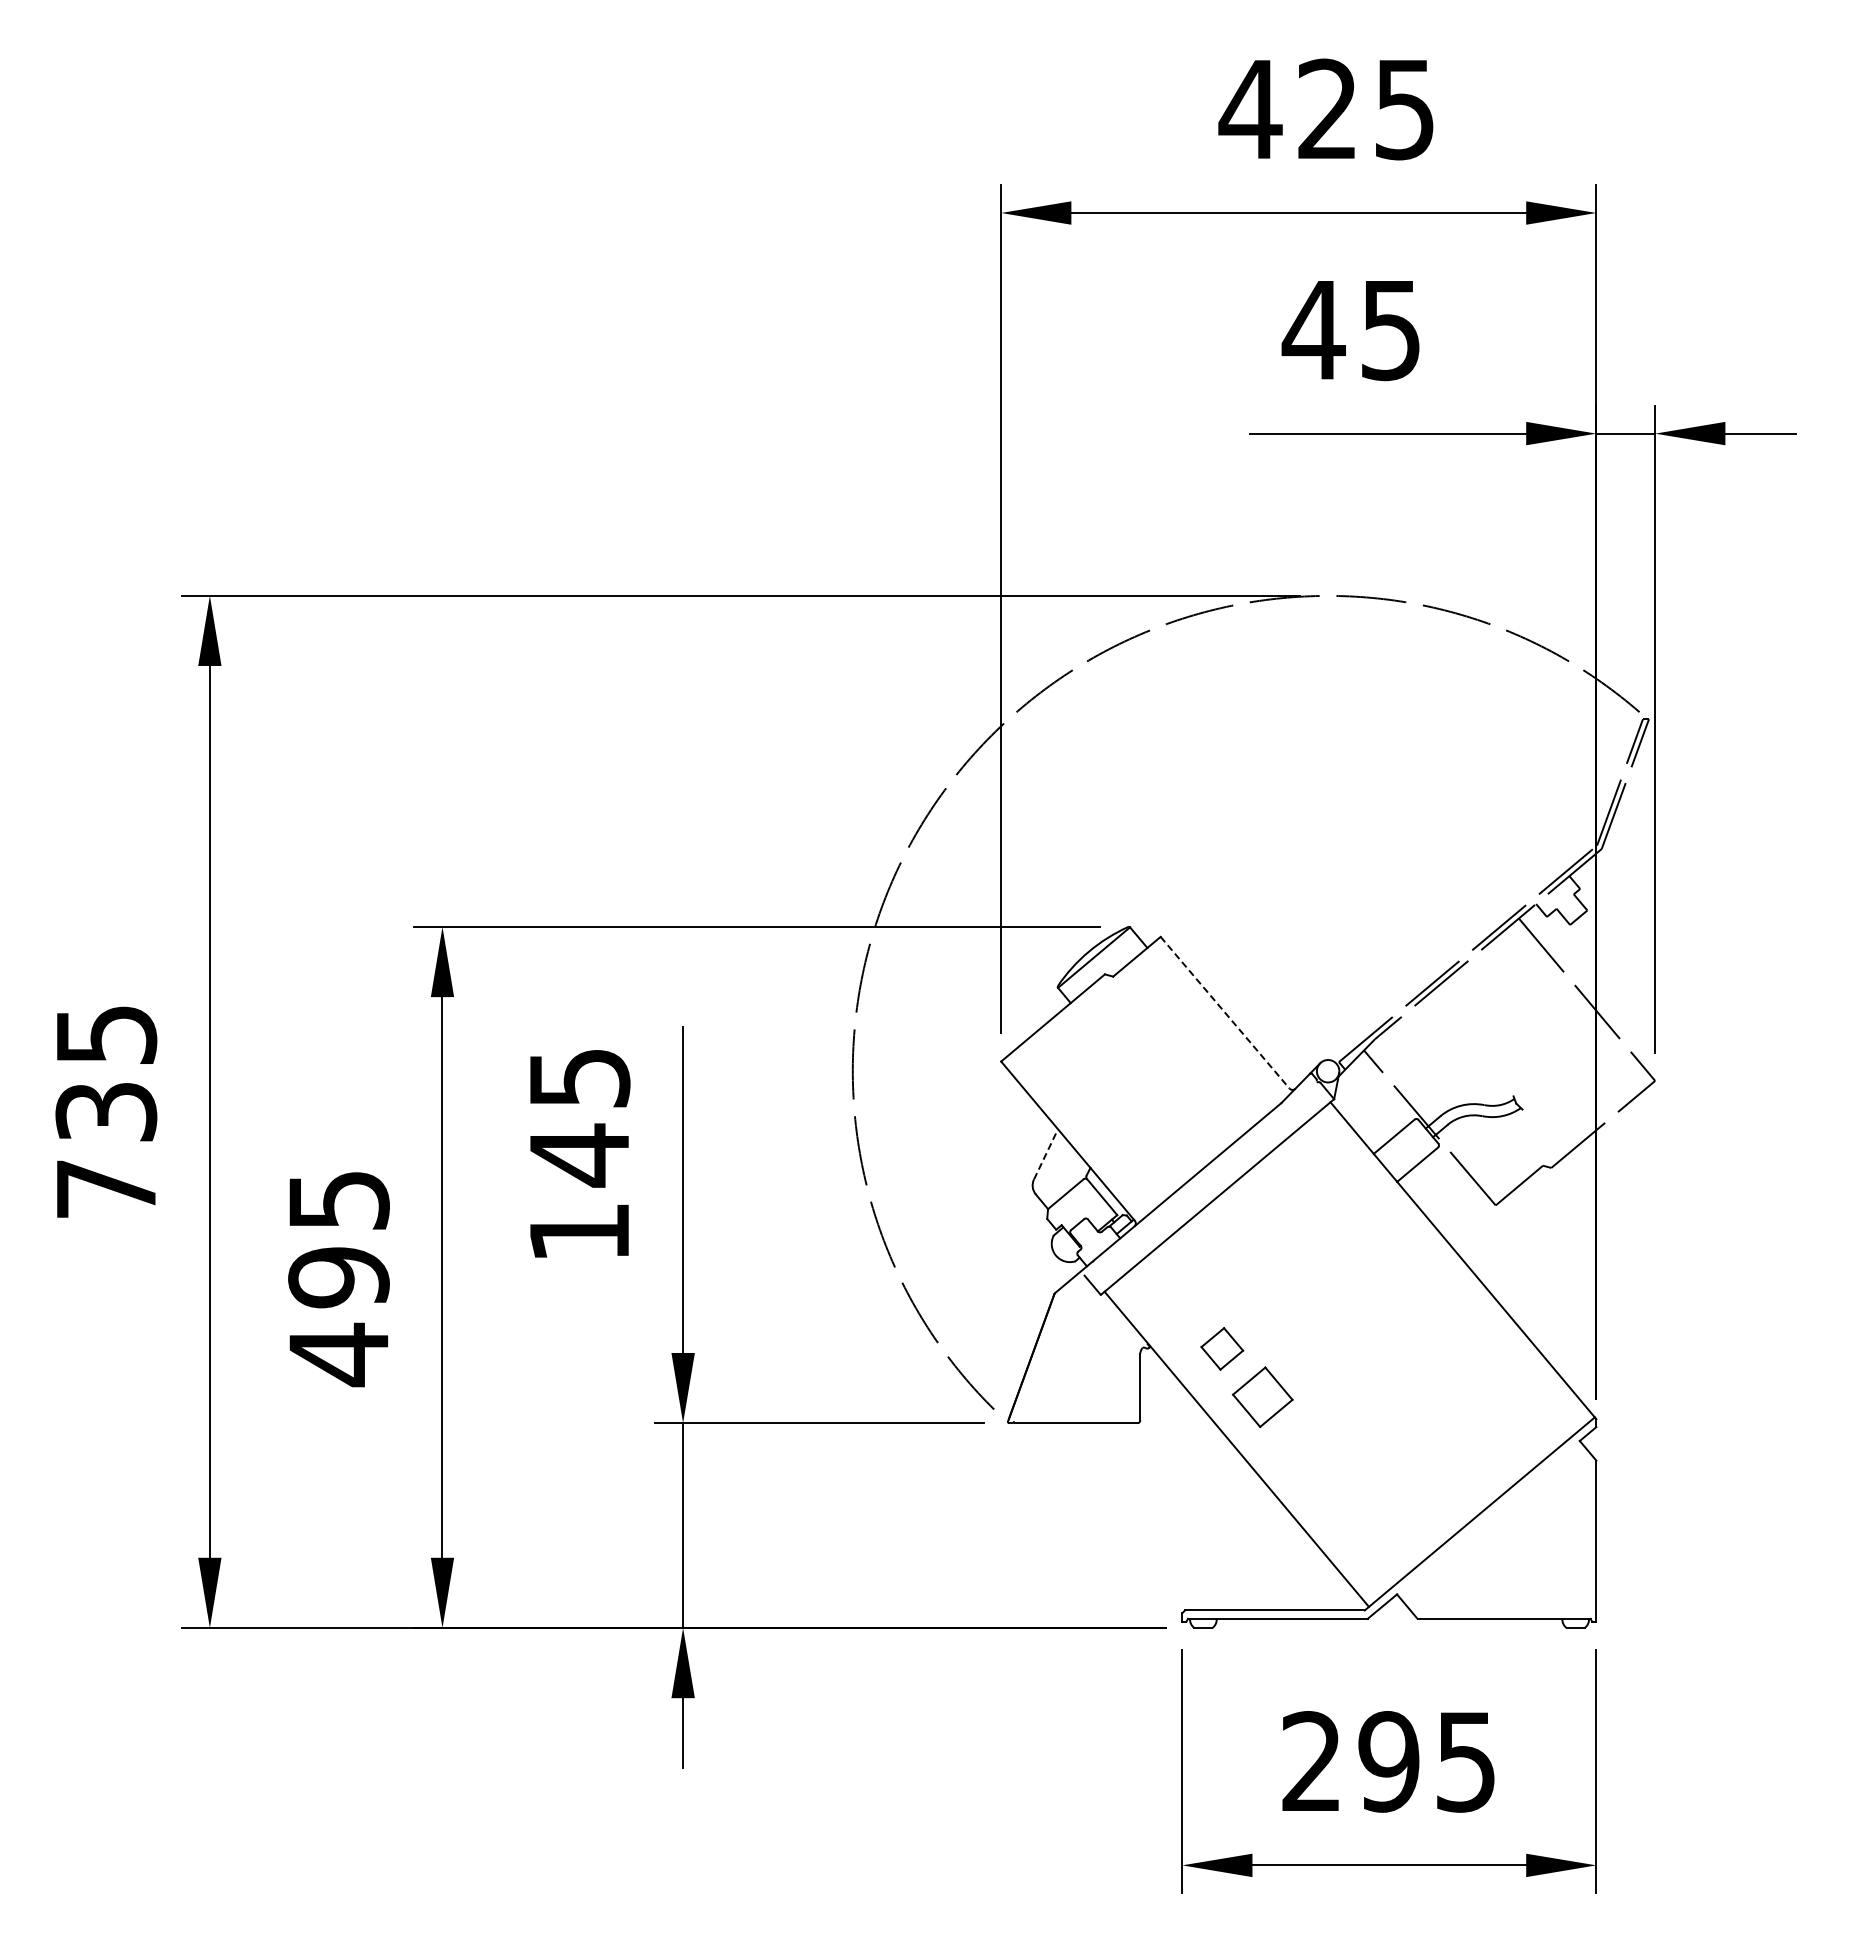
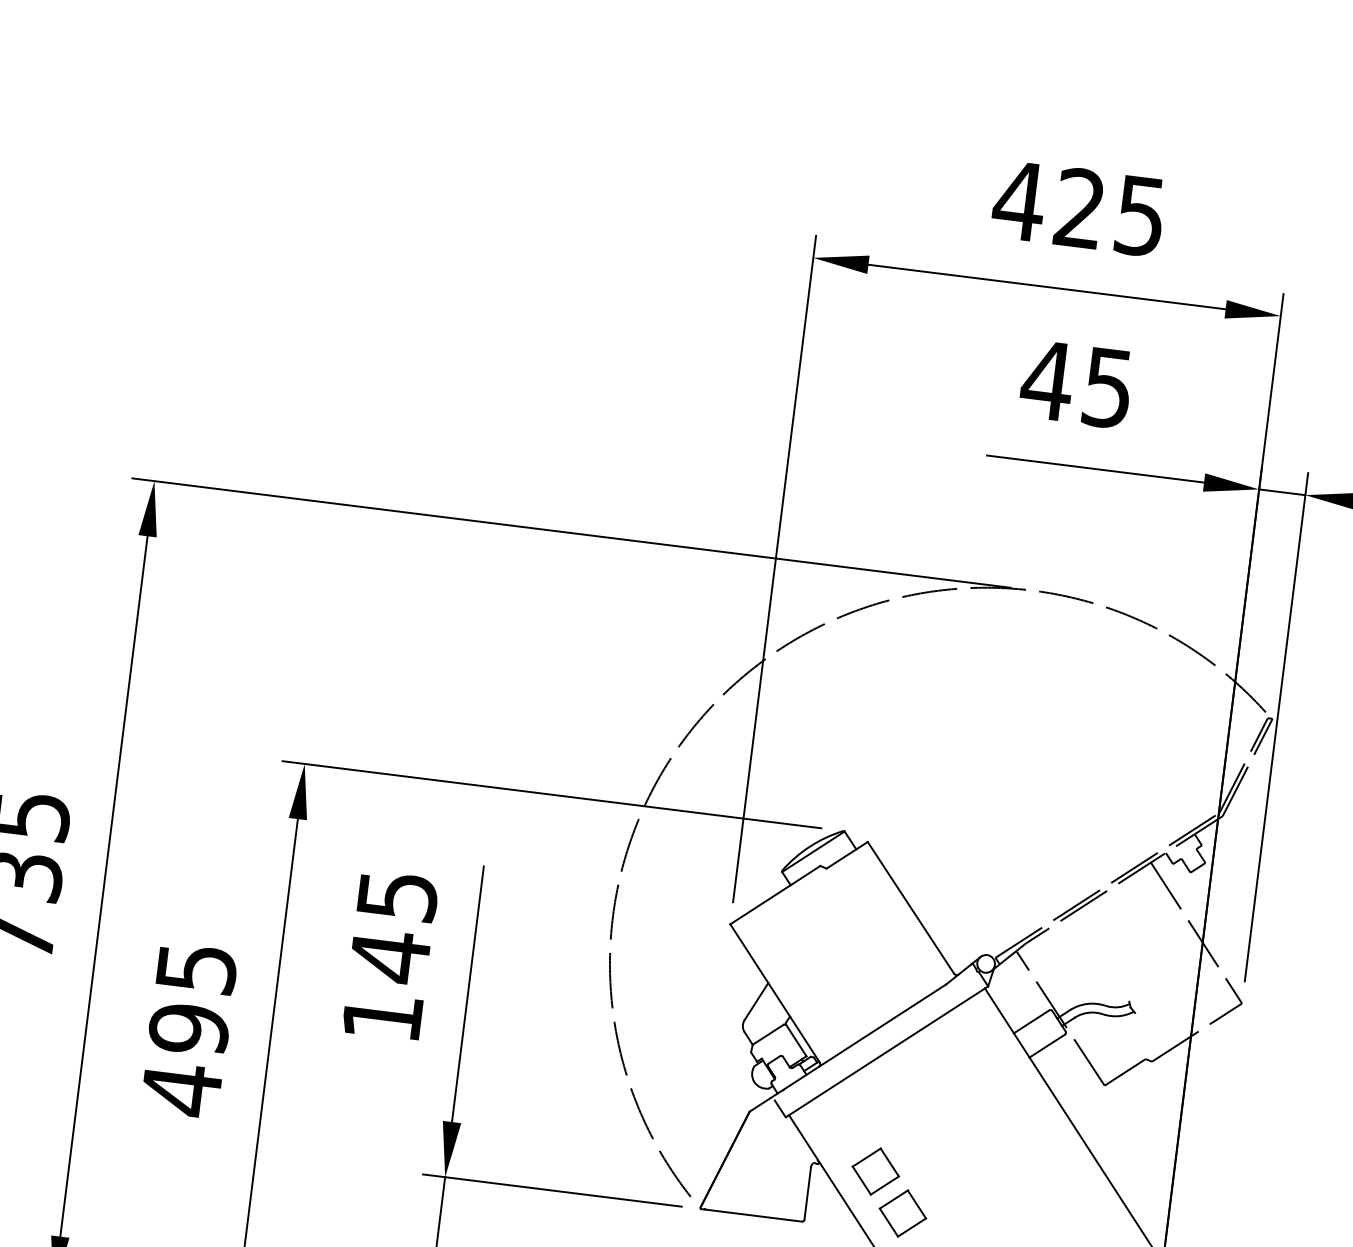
line: (1225, 1013) -> (911, 908), dashed -> solid
line: (1046, 1154) -> (756, 1001), dashed -> solid
part: (1222, 1348) -> (876, 1171), size x1.43

